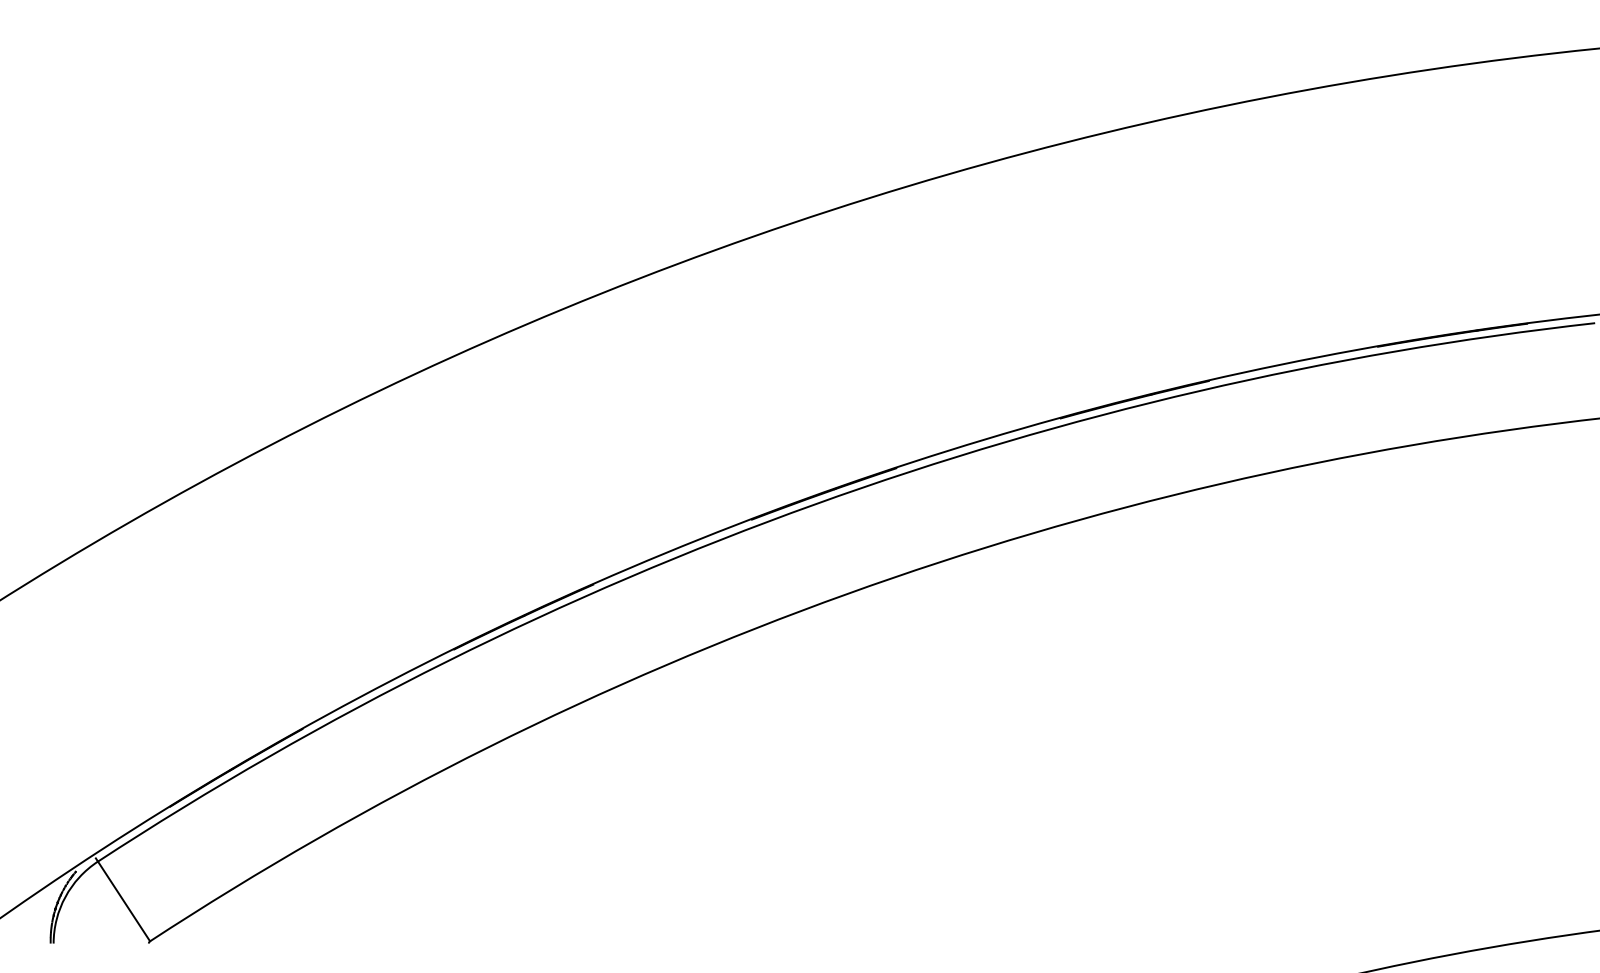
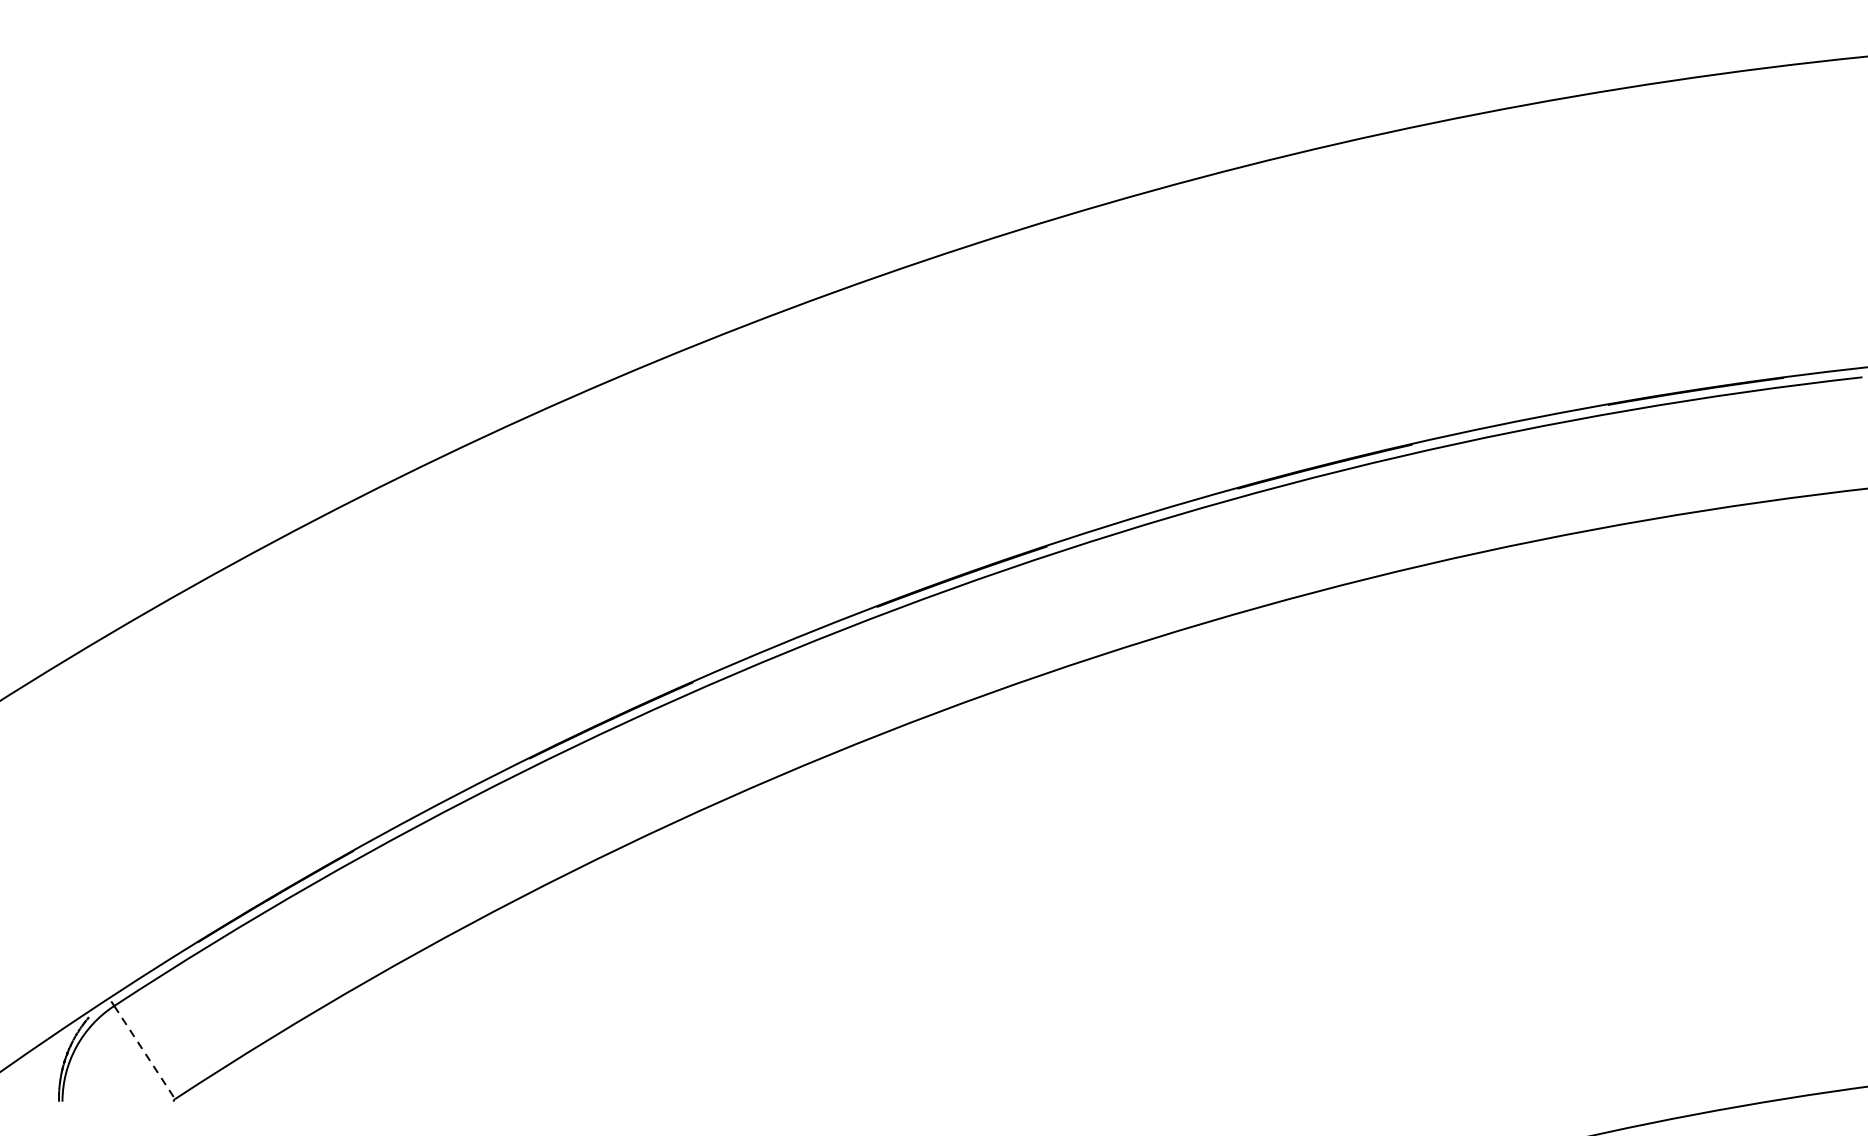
line: (124, 901) -> (145, 1052), solid -> dashed

